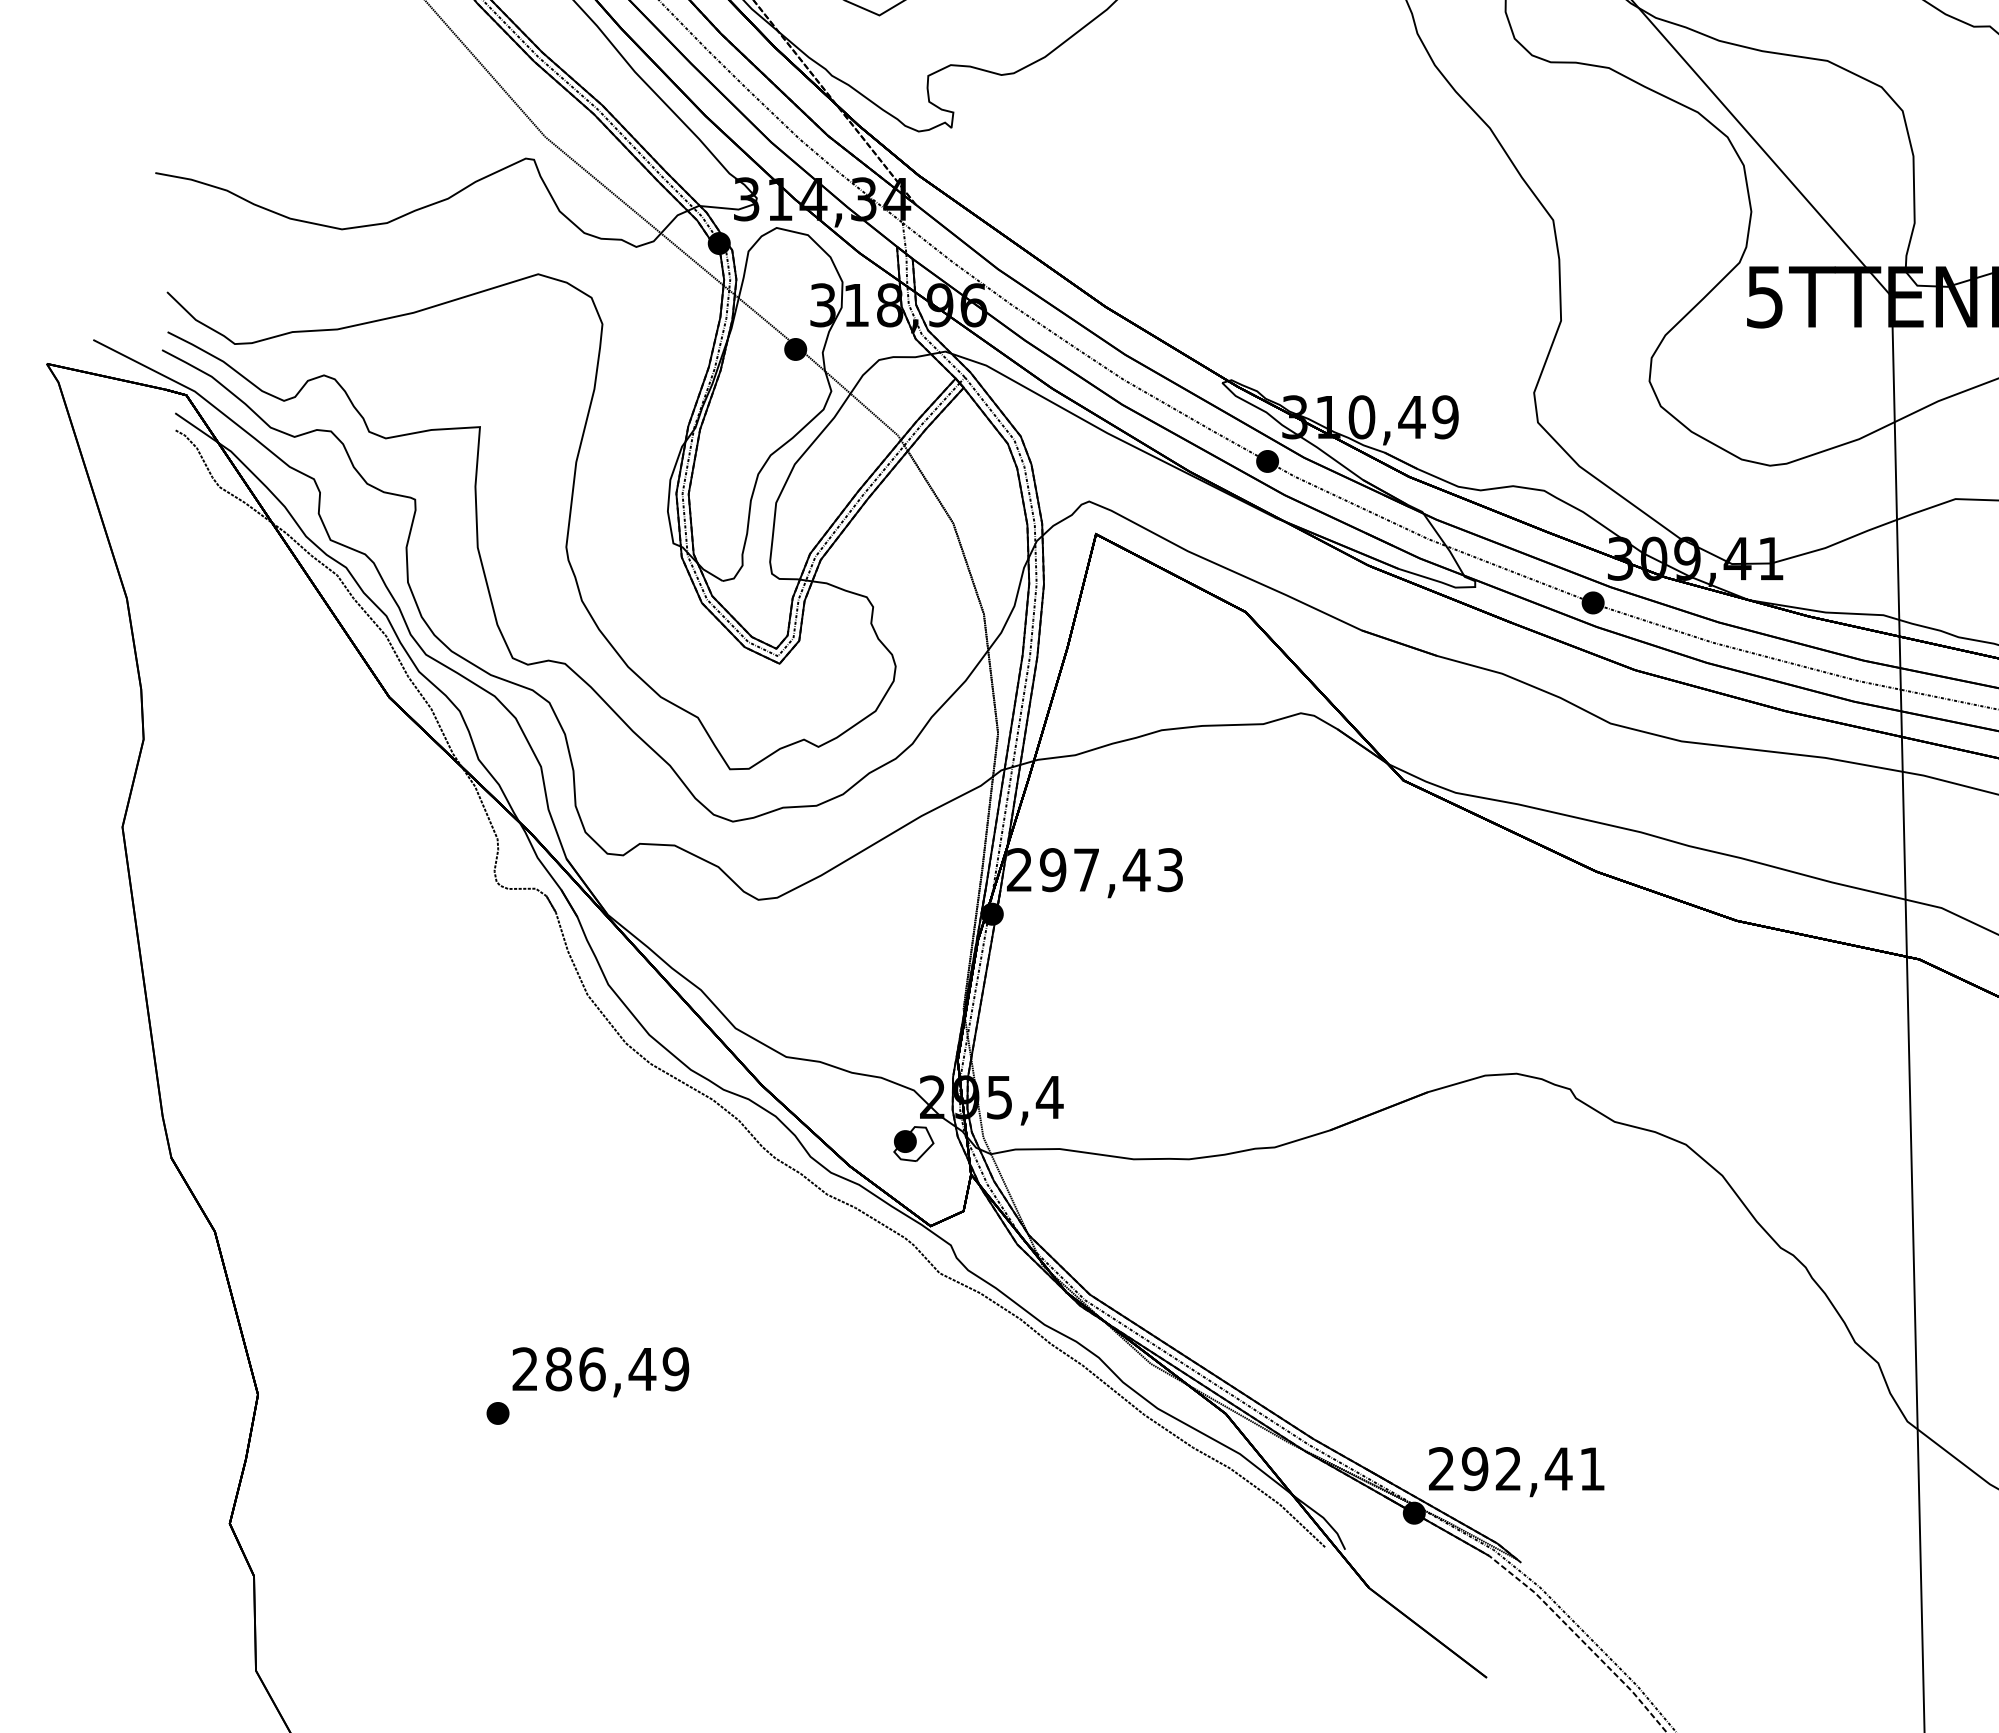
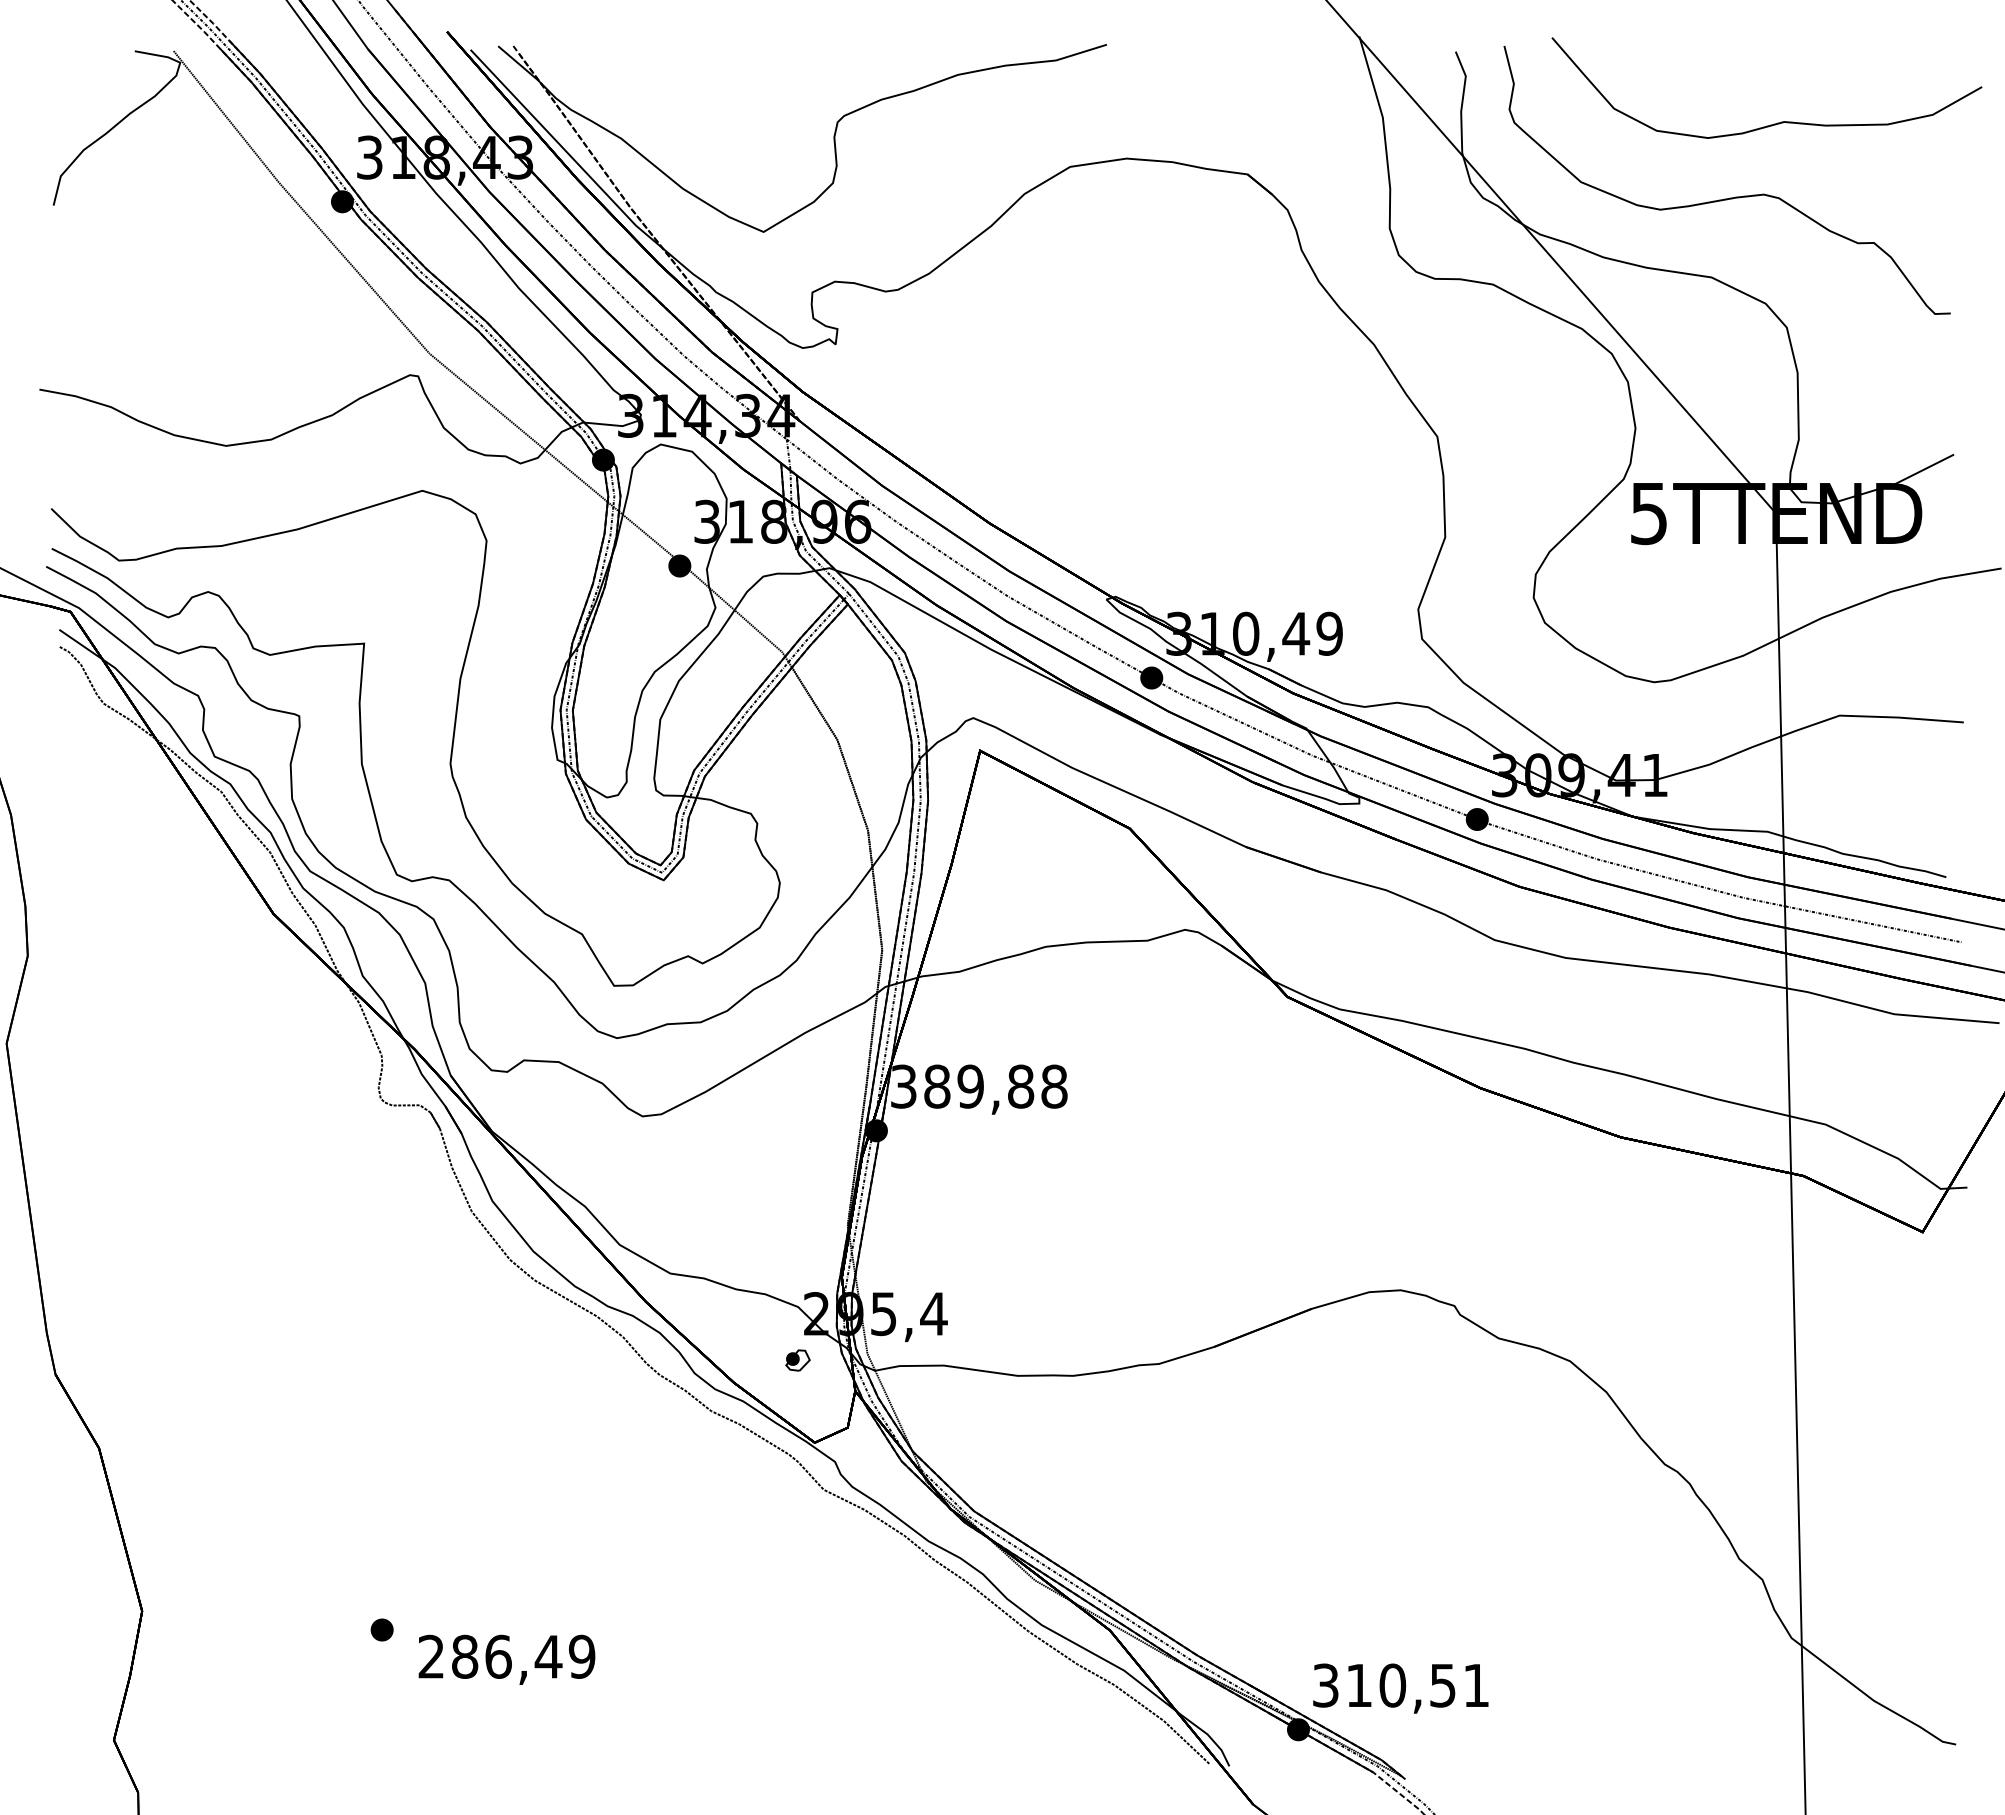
text: (1095, 869) -> (979, 1086), 297,43 -> 389,88
part: (913, 1143) -> (797, 1360), size x0.6
text: (600, 1371) -> (506, 1659), moved
text: (1500, 1468) -> (1384, 1685), 292,41 -> 310,51

